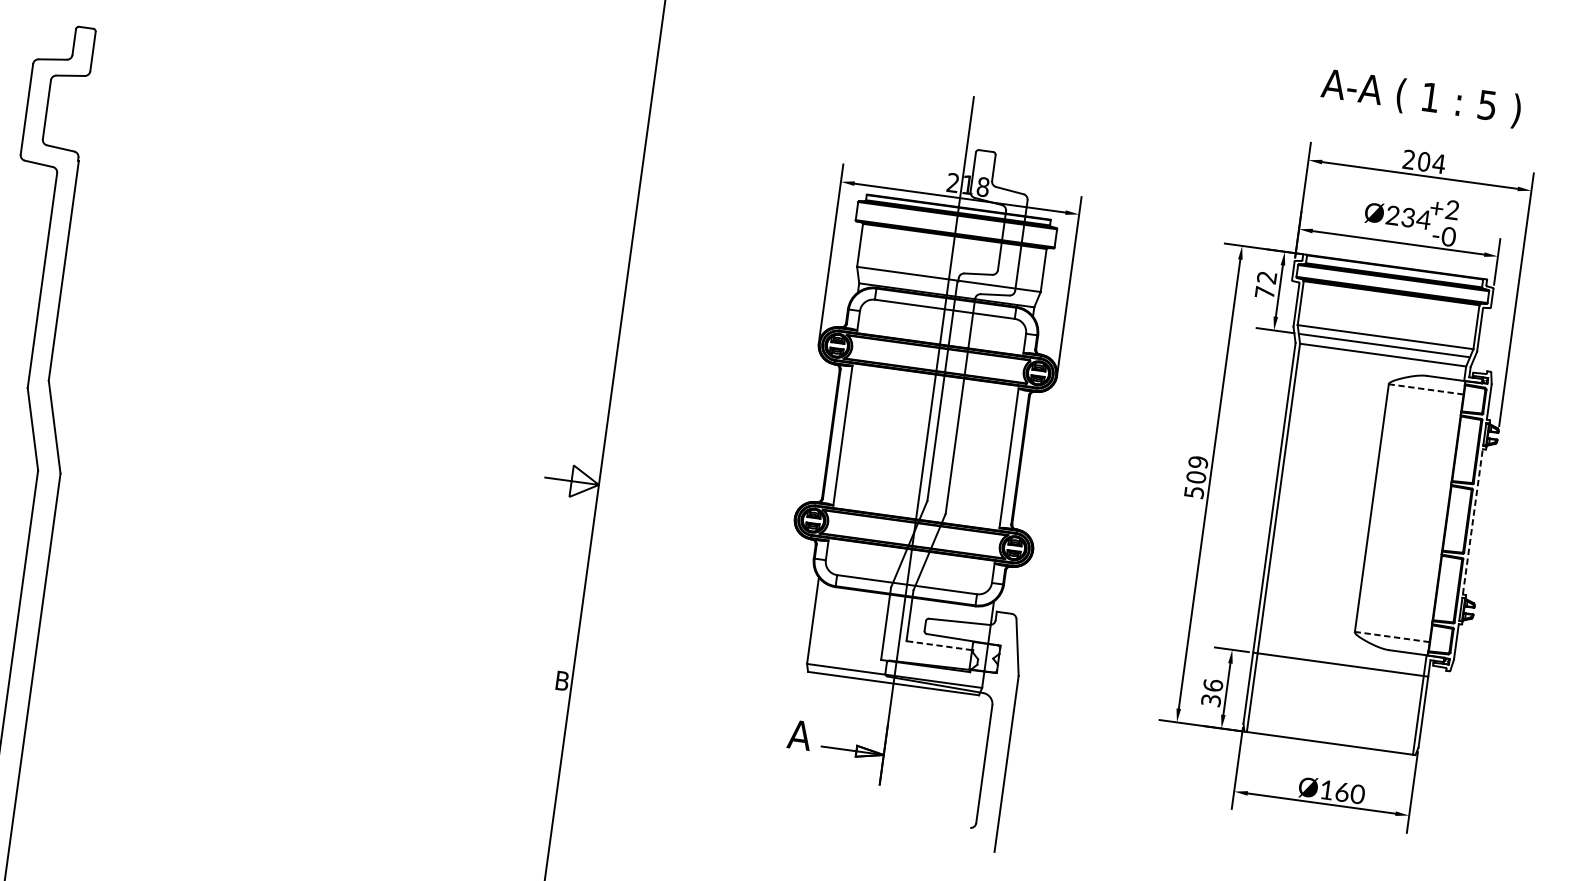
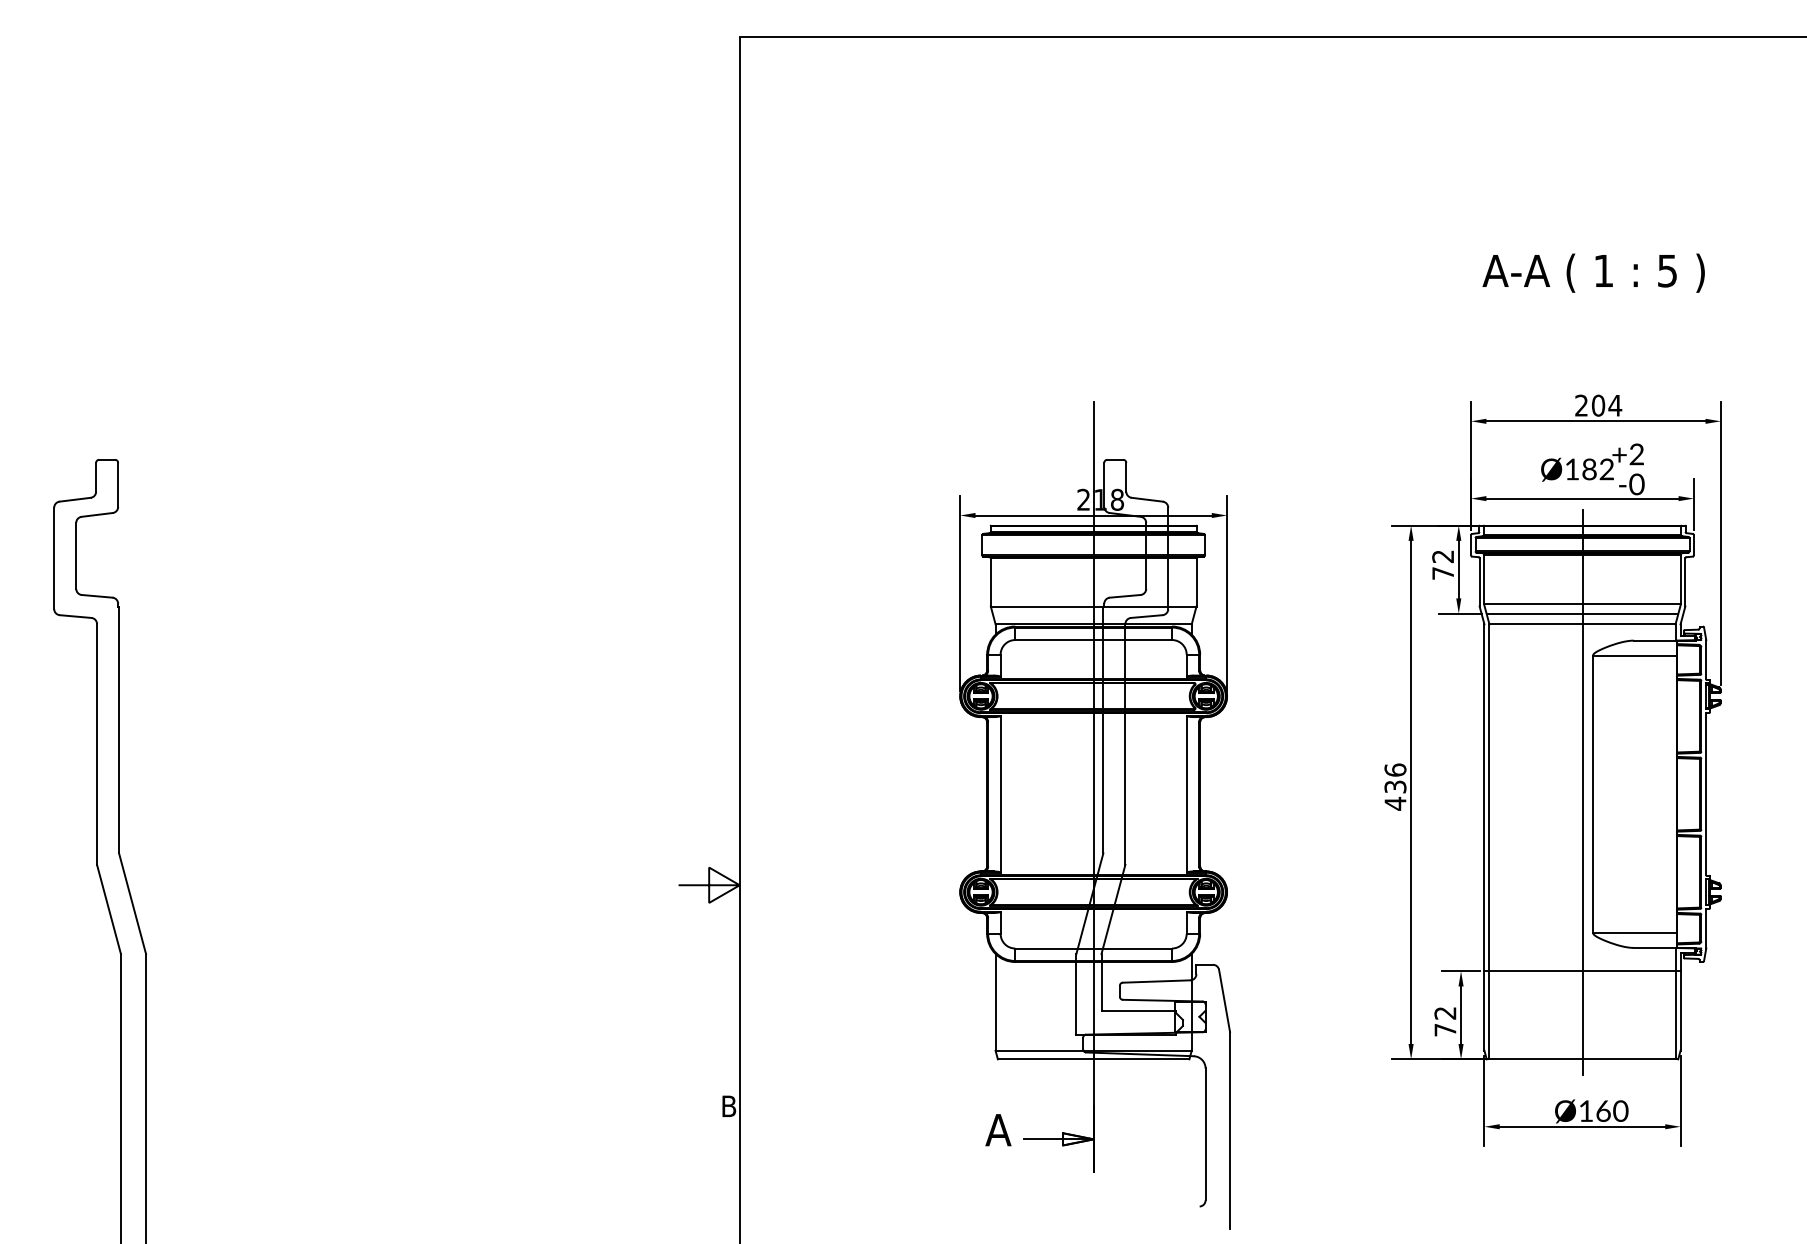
text: (1421, 97) -> (1593, 272), moved
text: (1408, 217) -> (1589, 469), Ø234 -> Ø182
line: (1426, 389) -> (1635, 655), dashed -> solid
text: (1196, 476) -> (1395, 786), 509 -> 436
line: (1362, 505) -> (1582, 792), added
line: (1473, 521) -> (1706, 793), dashed -> solid
line: (1392, 636) -> (1635, 932), dashed -> solid
line: (939, 645) -> (1138, 1010), dashed -> solid
text: (1212, 692) -> (1445, 1021), 36 -> 72

